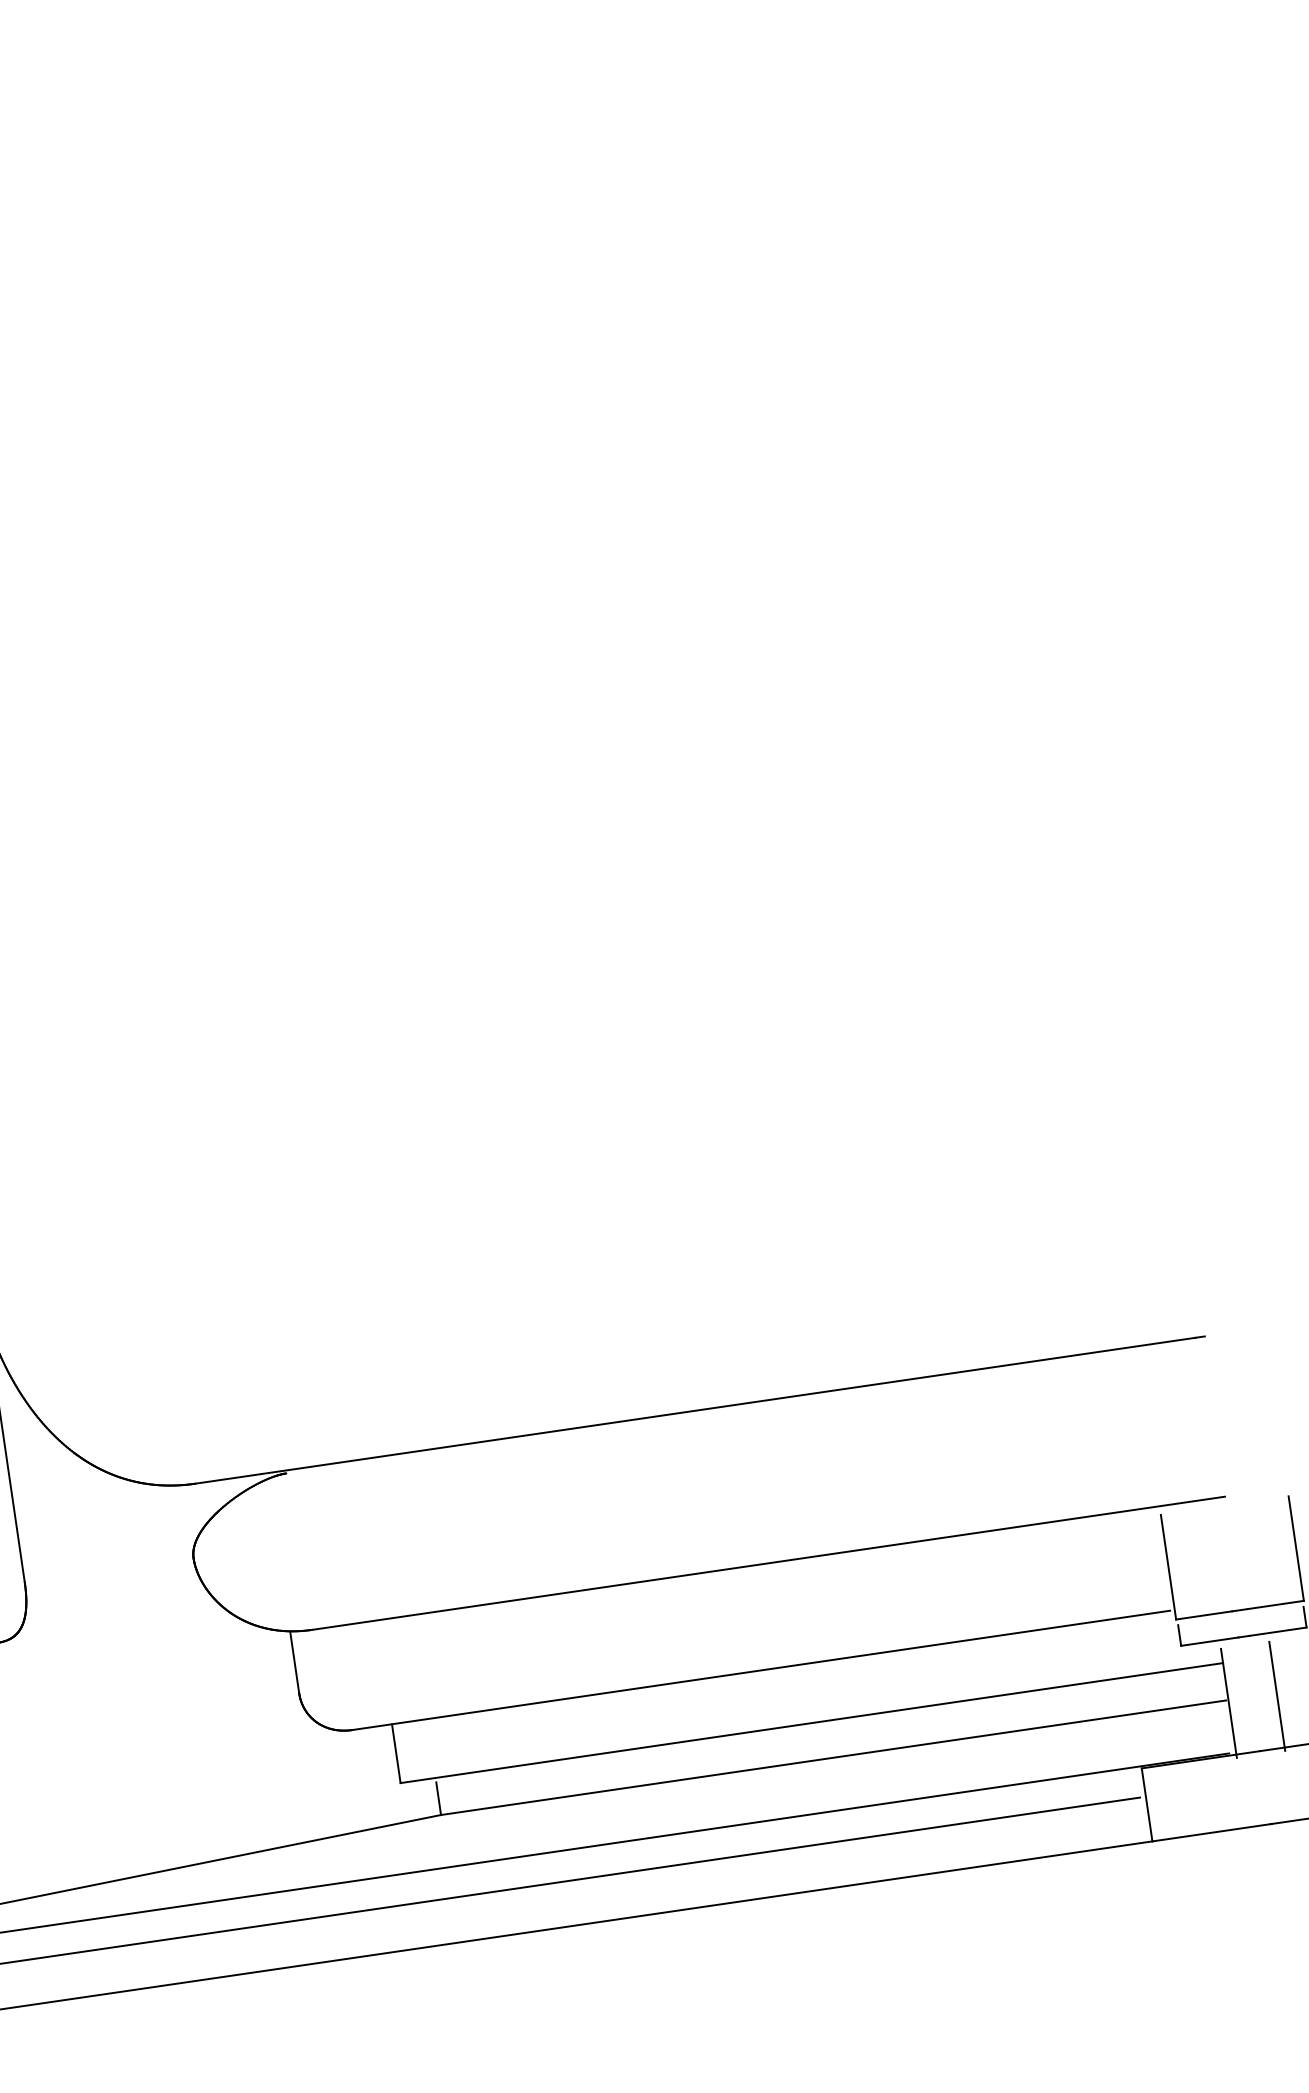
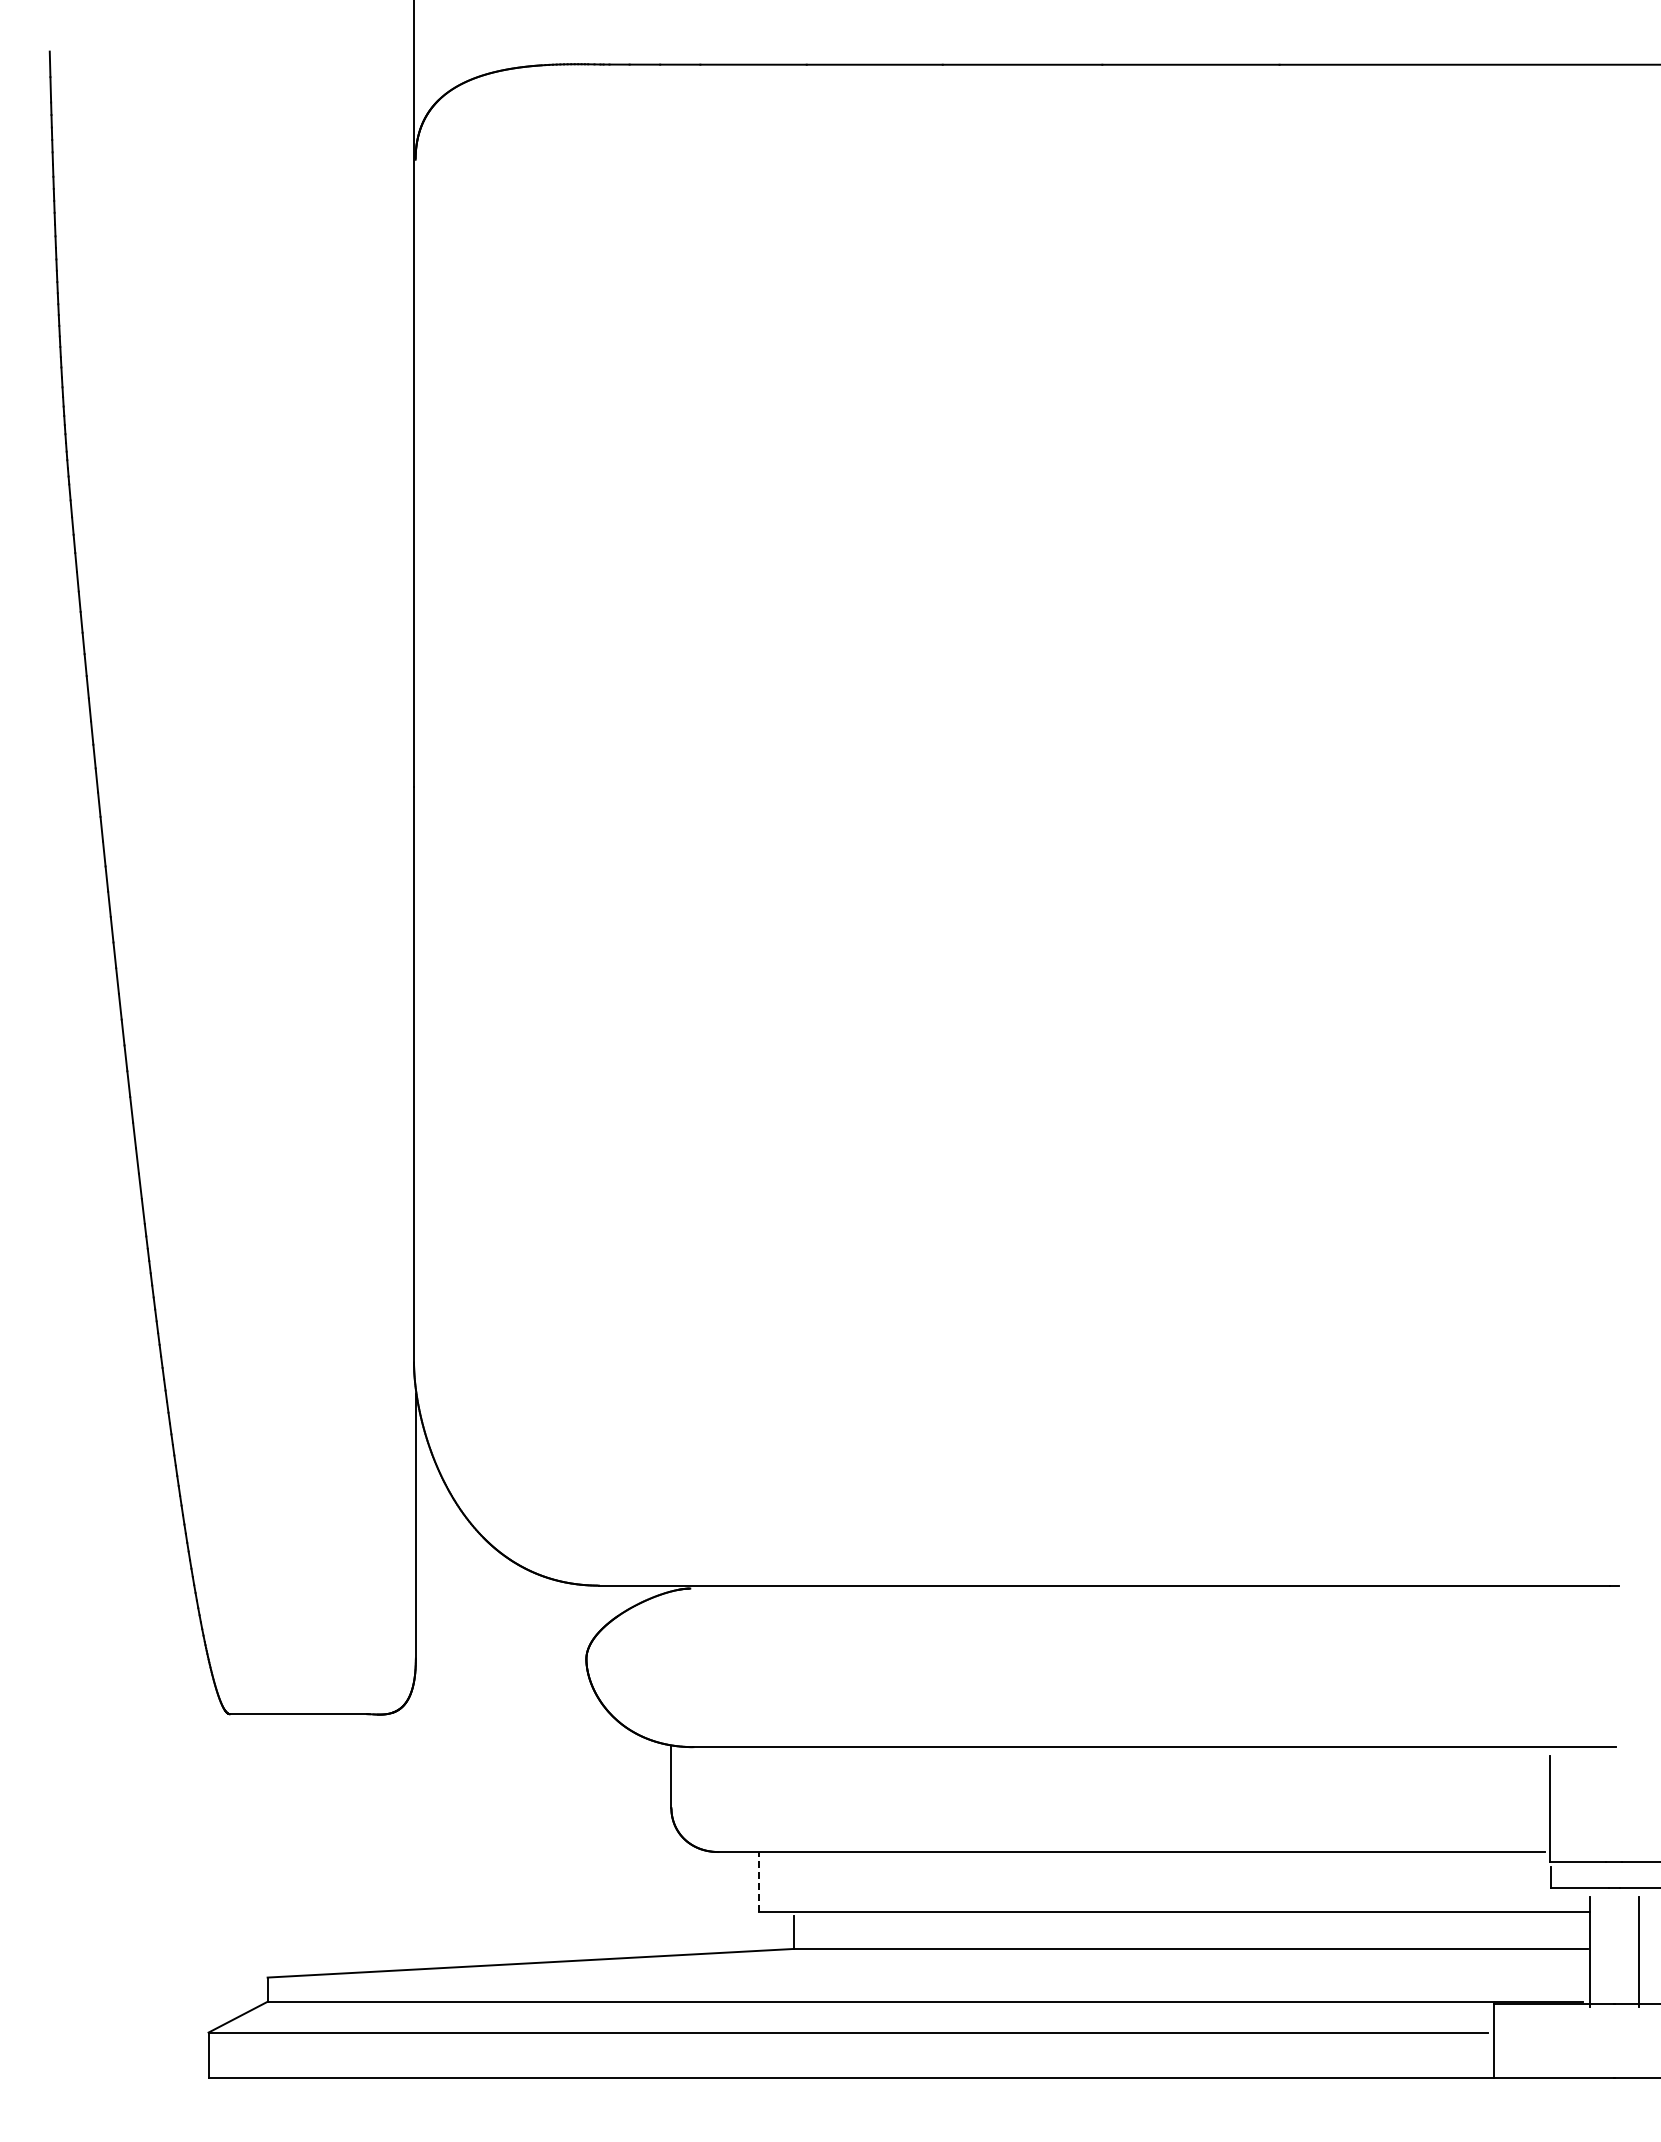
line: (395, 1753) -> (758, 1881), solid -> dashed

